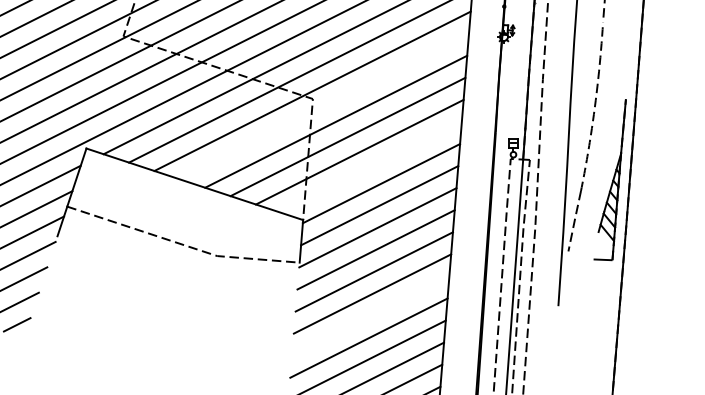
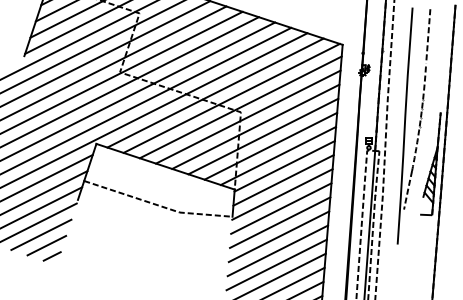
line: (324, 105) -> (248, 116), added
line: (371, 166) -> (278, 155), added
line: (370, 315) -> (277, 250), added

